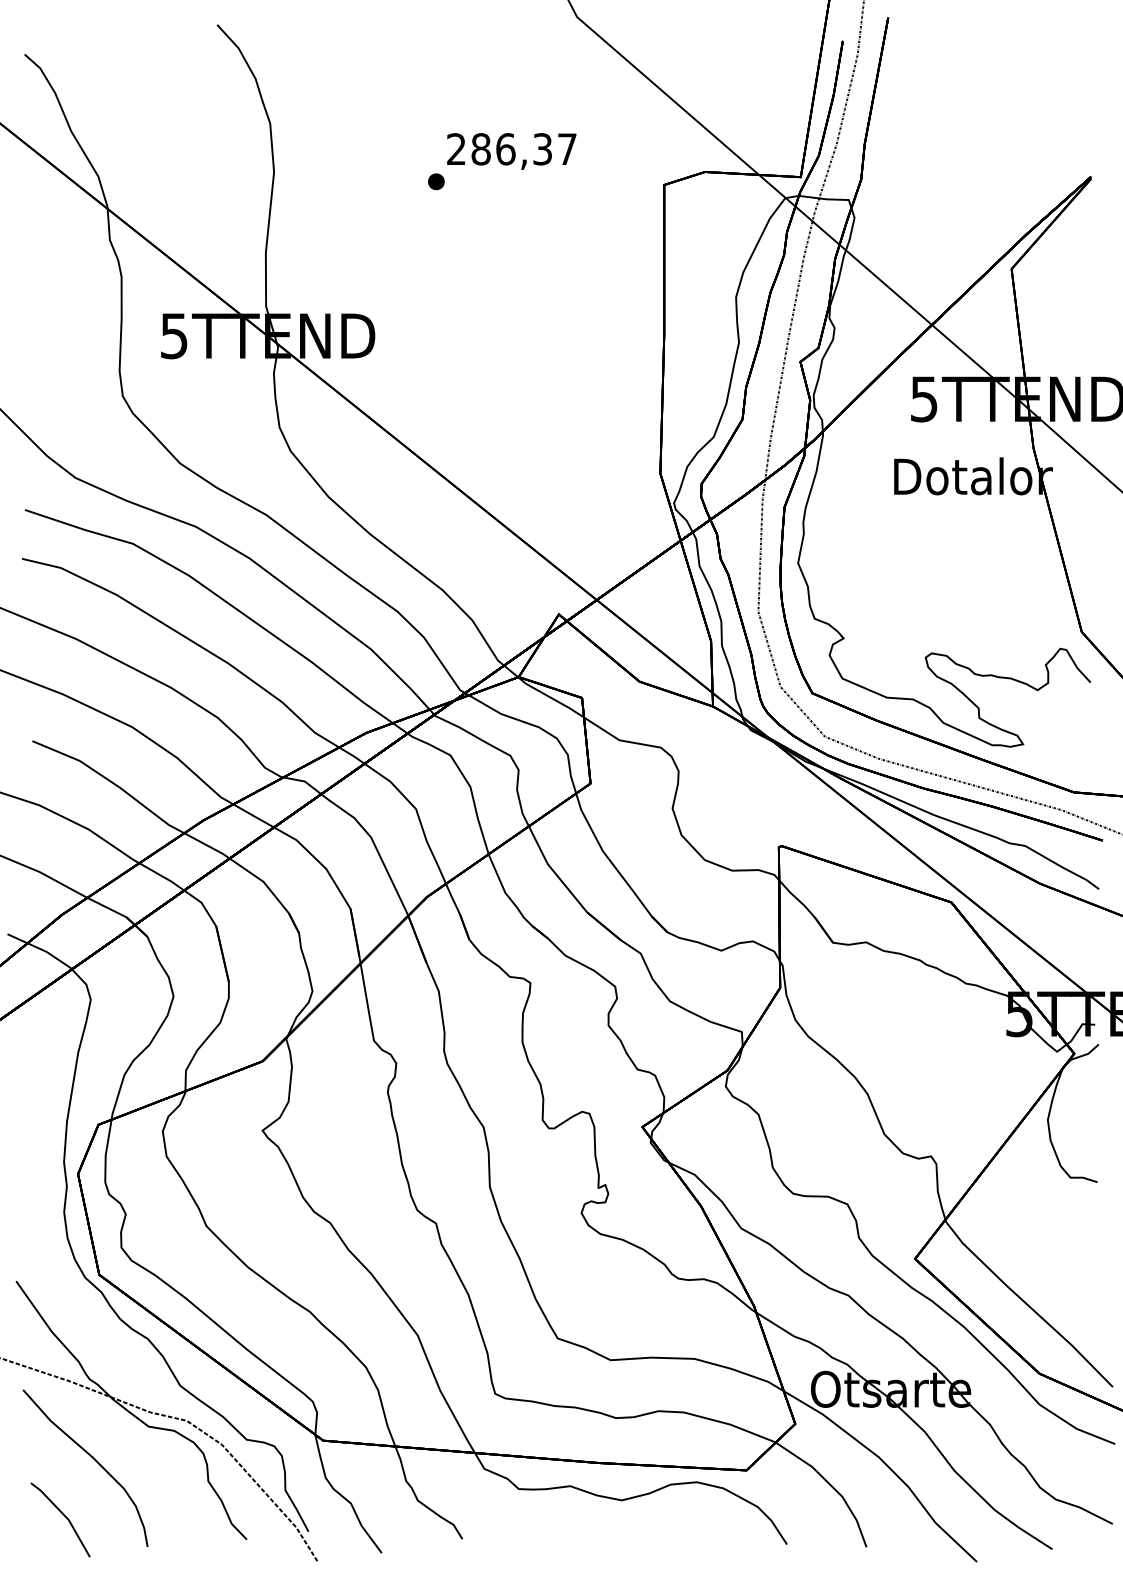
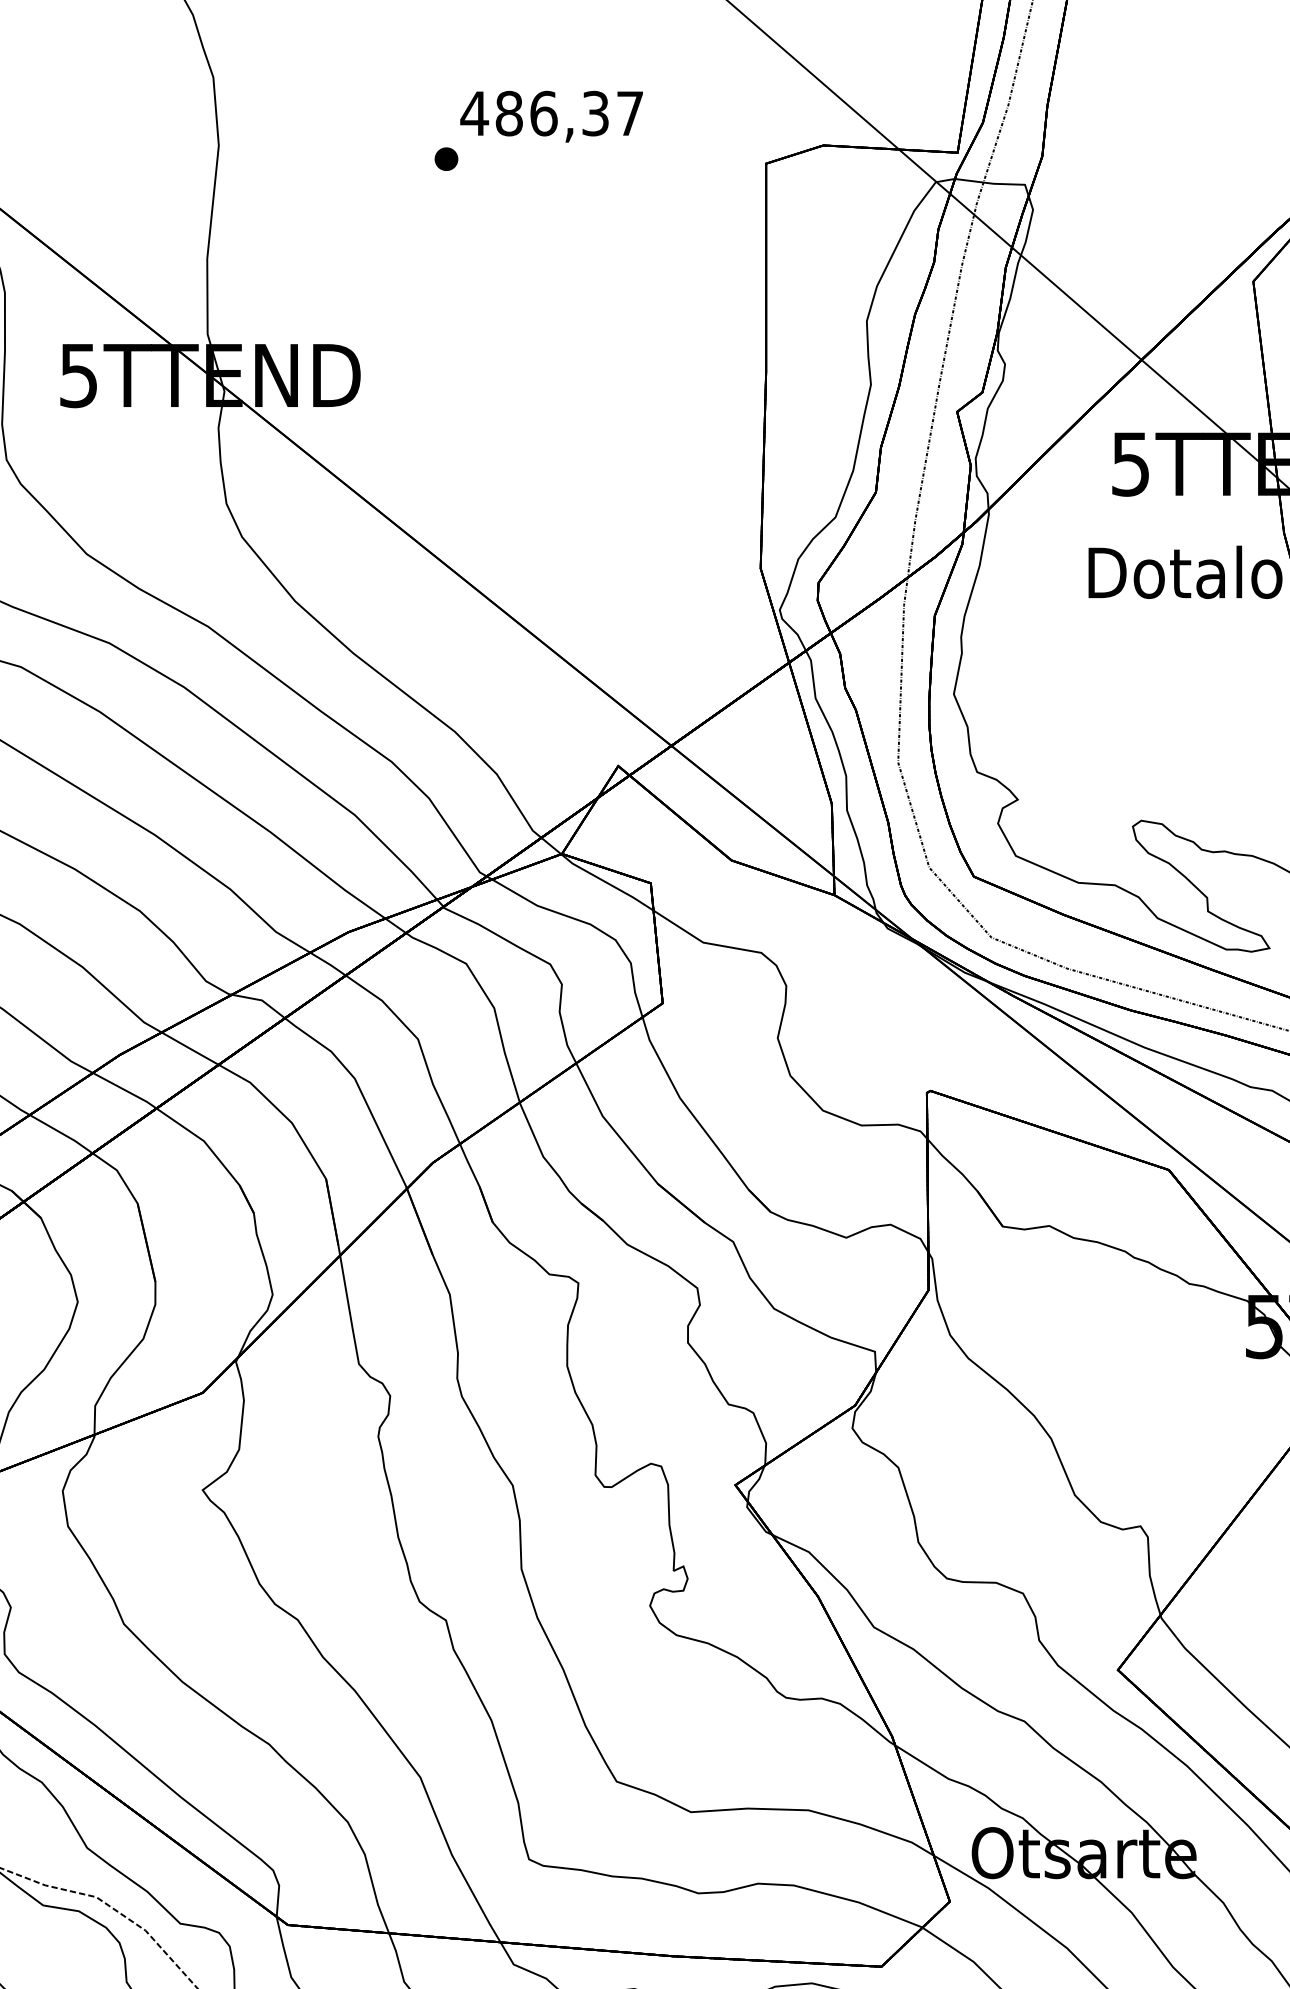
text: (456, 148) -> (474, 112), 286,37 -> 486,37

